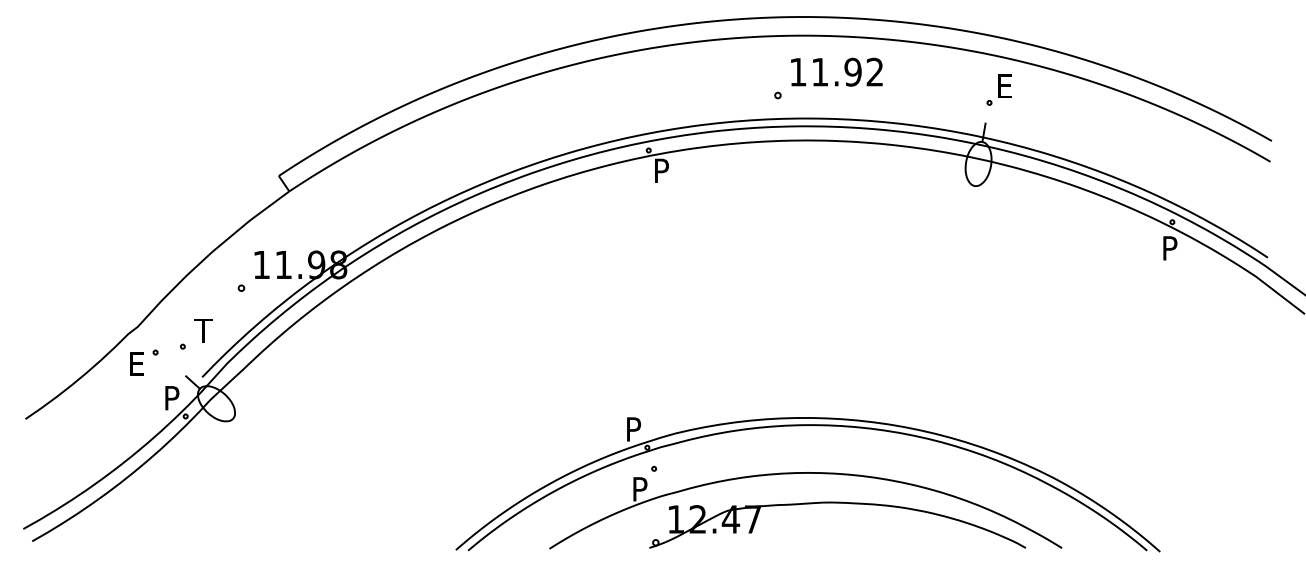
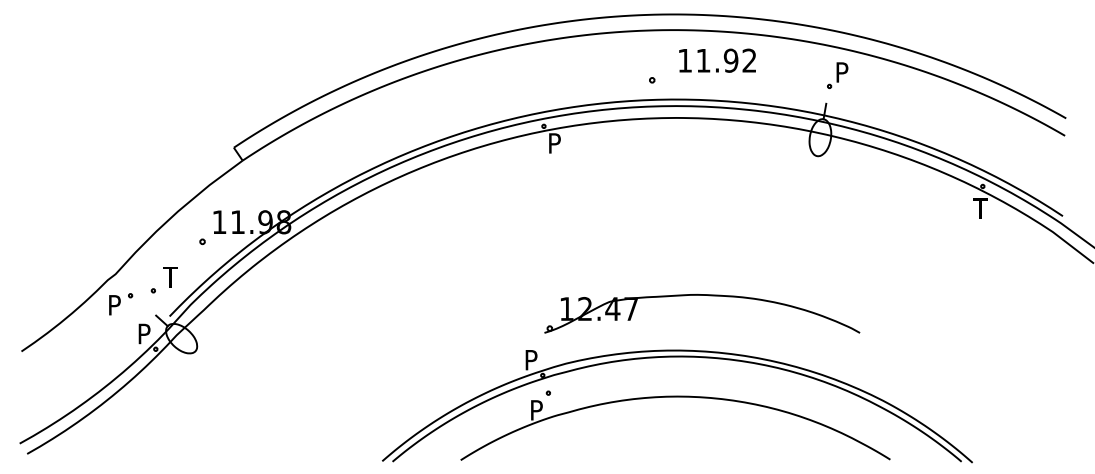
text: (836, 71) -> (717, 60), moved
text: (1004, 86) -> (842, 72), E -> P
text: (1169, 248) -> (980, 208), P -> T
text: (136, 363) -> (114, 304), E -> P
part: (837, 503) -> (702, 295), moved

